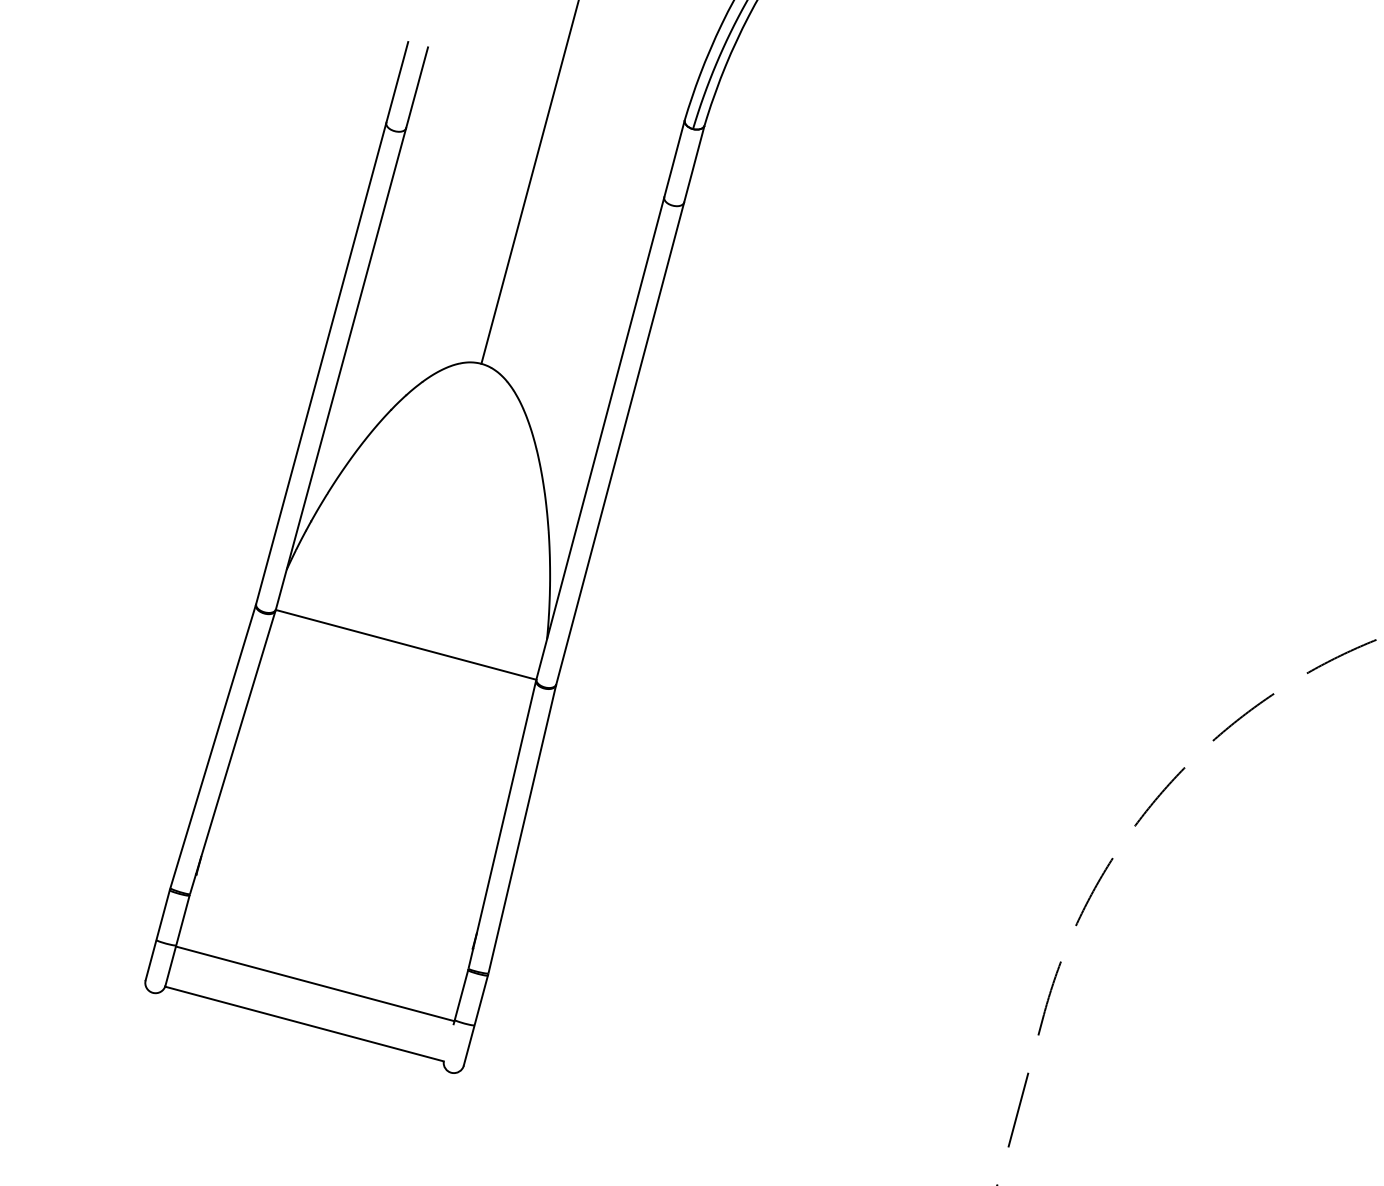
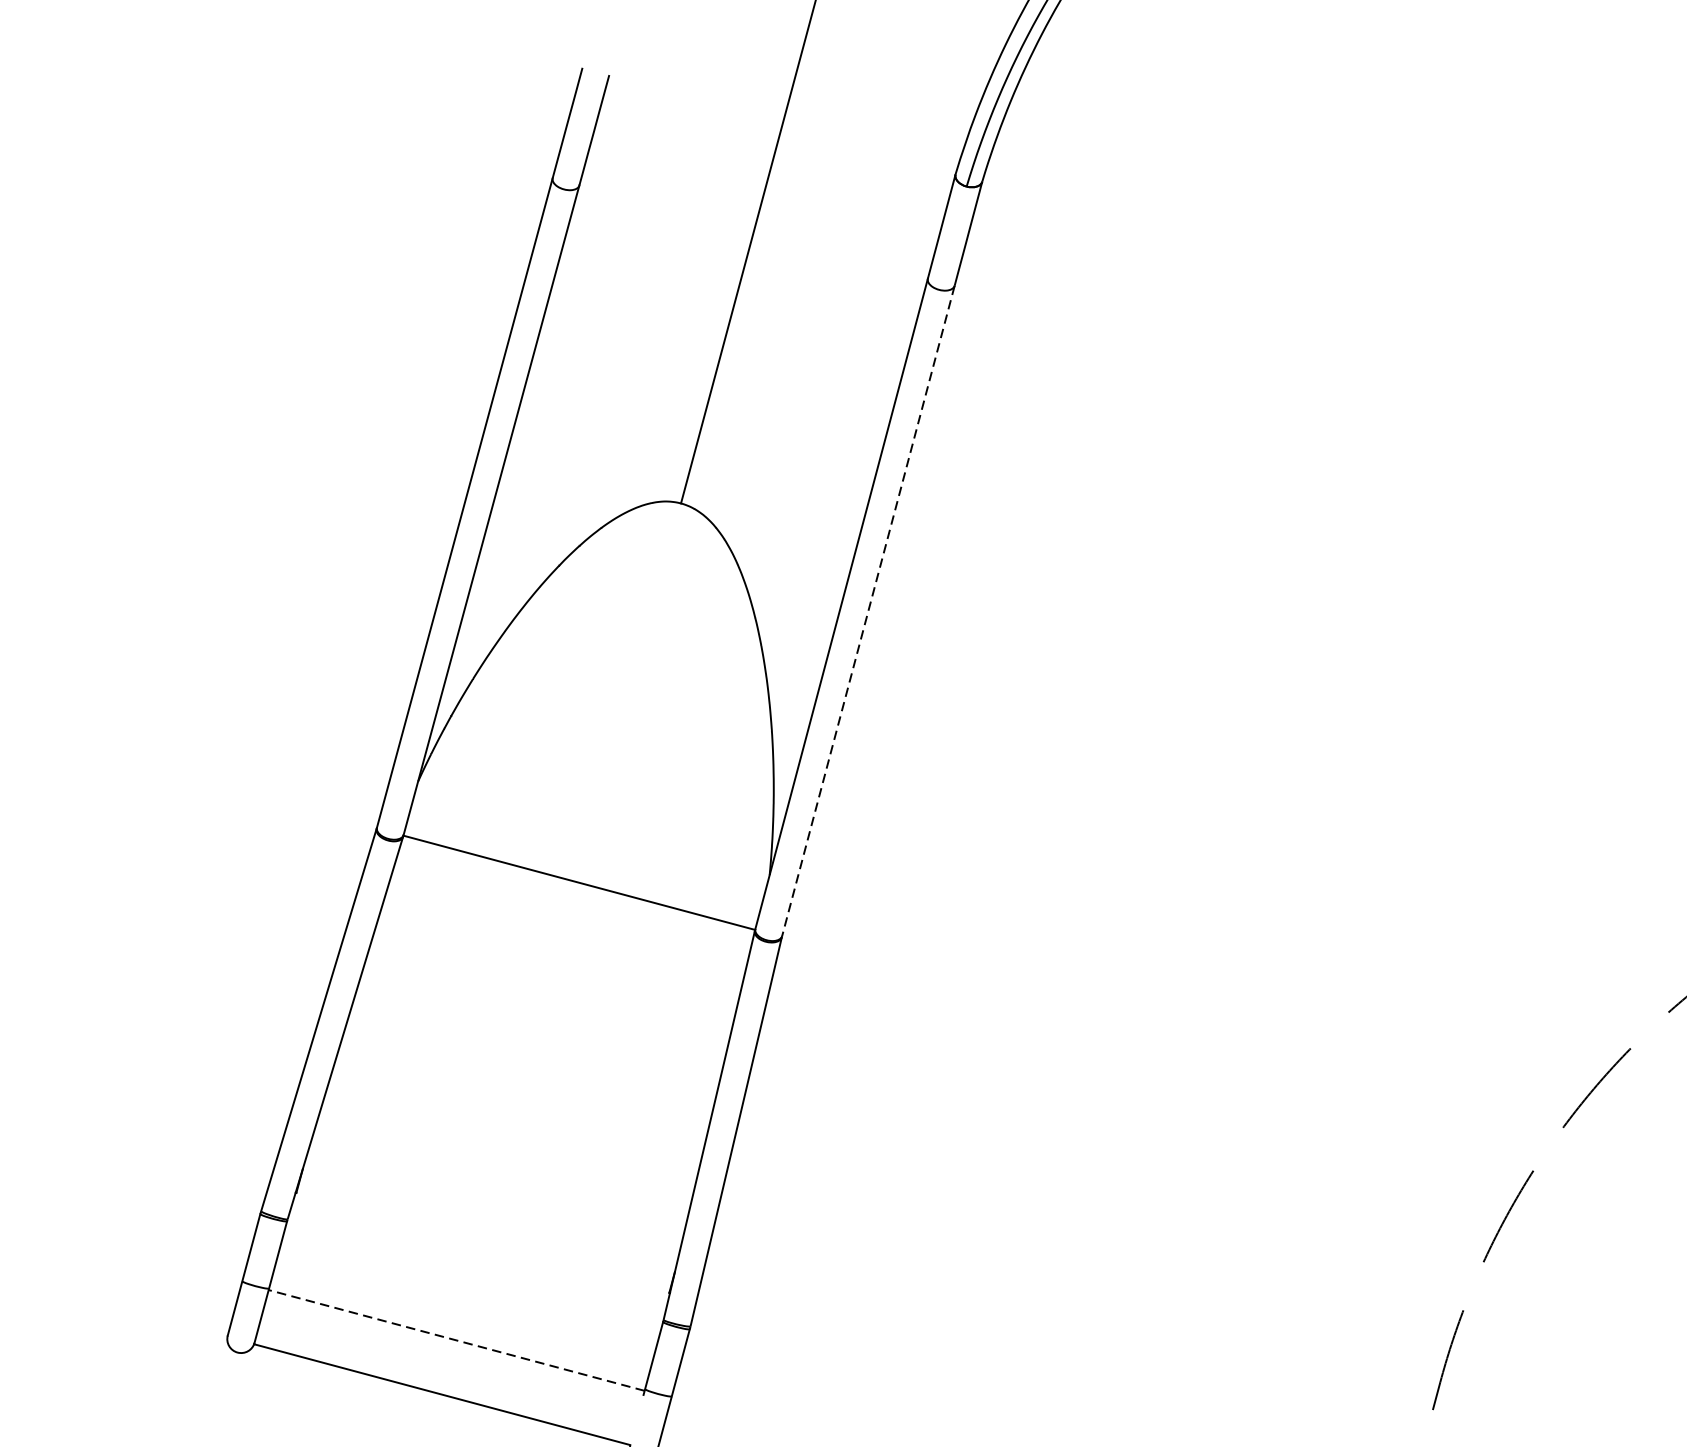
line: (620, 443) -> (868, 610), solid -> dashed
line: (314, 983) -> (455, 1339), solid -> dashed

